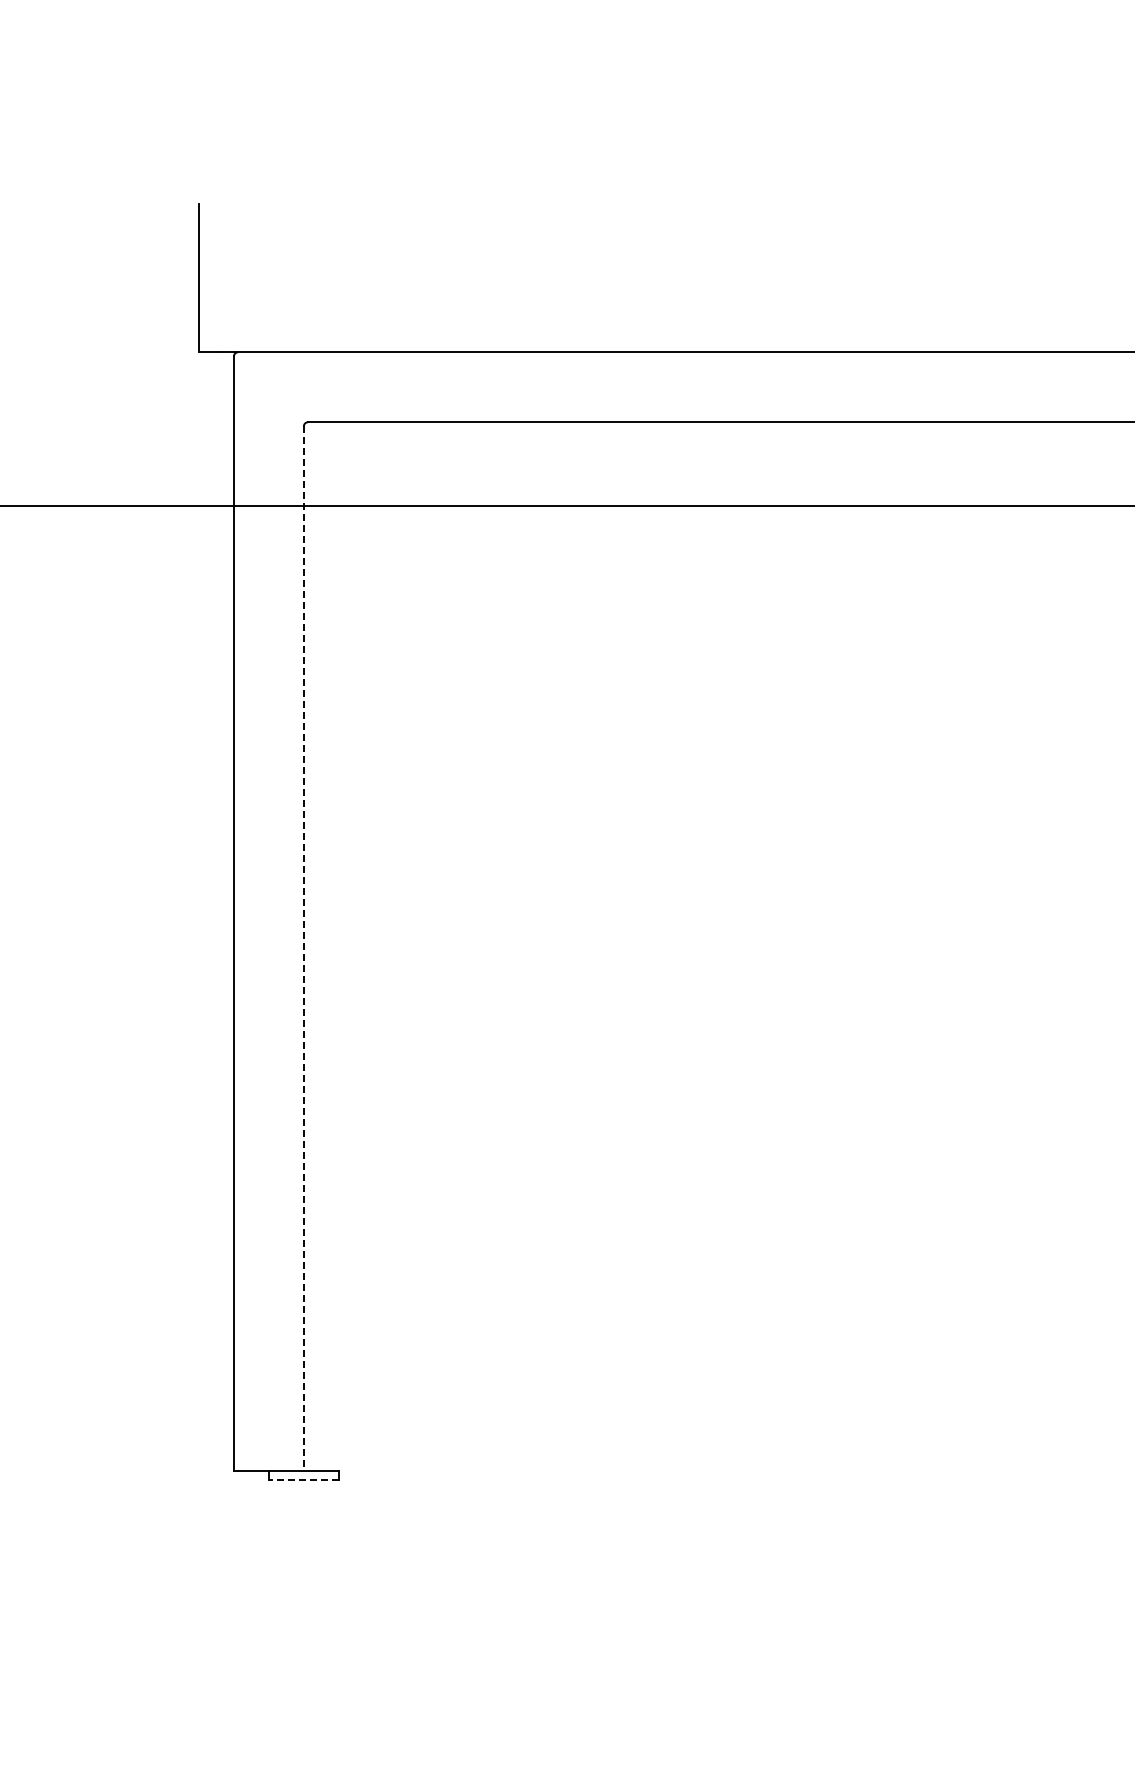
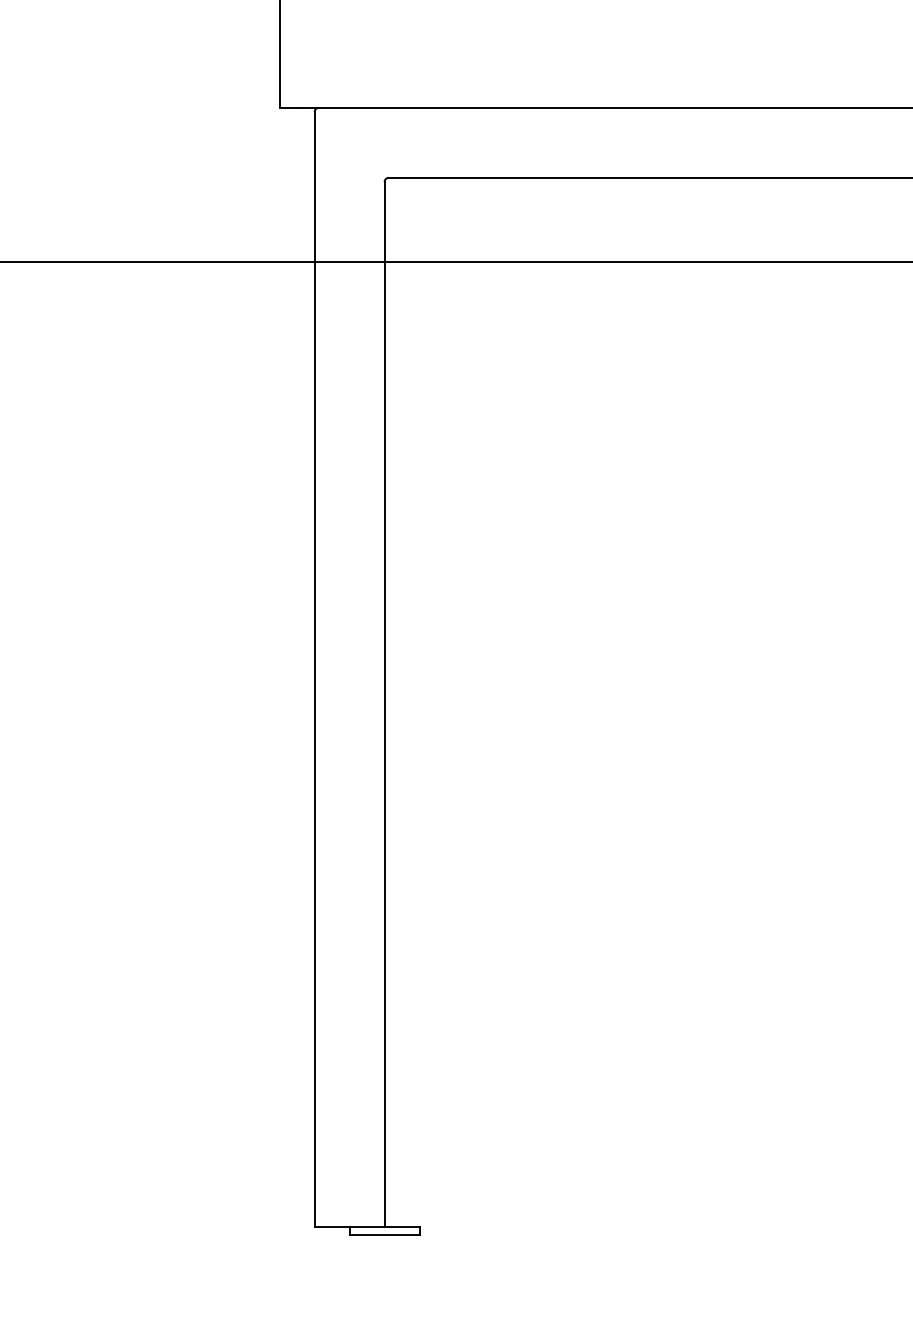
line: (303, 949) -> (384, 705), dashed -> solid
line: (303, 1479) -> (384, 1235), dashed -> solid

